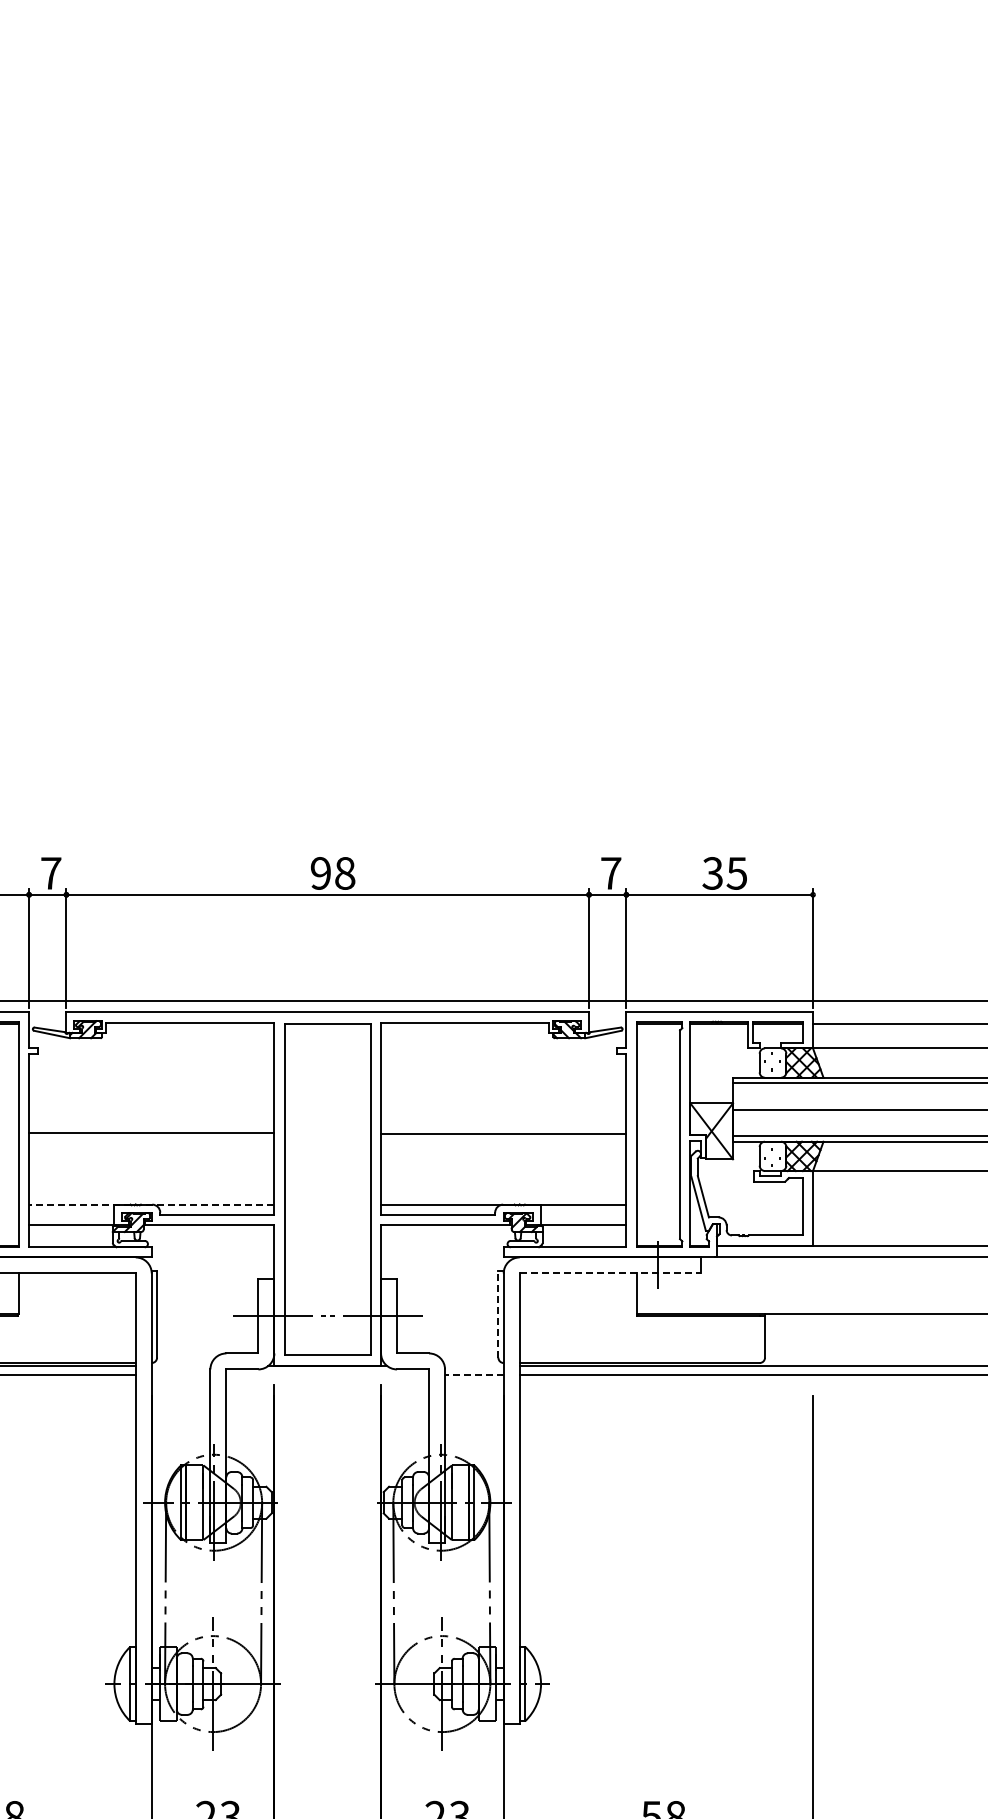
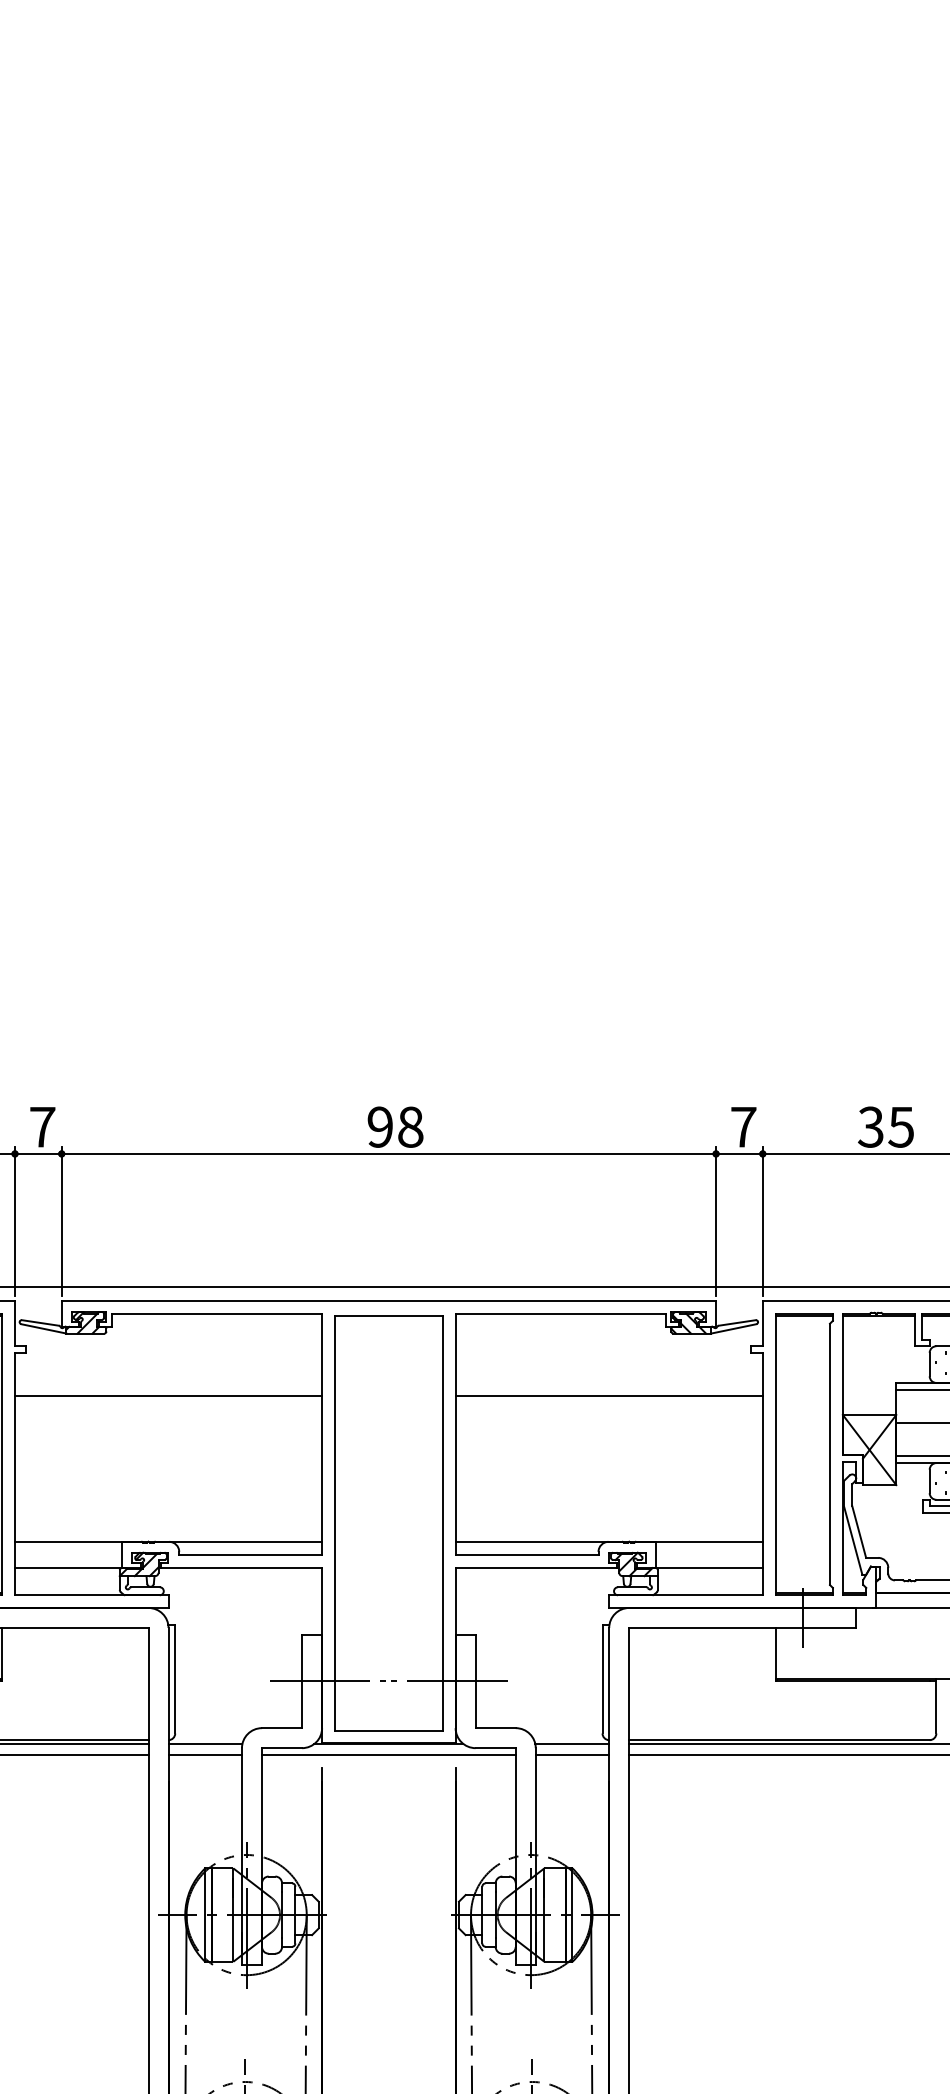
line: (151, 1132) -> (168, 1395), moved
line: (503, 1133) -> (608, 1395), moved
line: (151, 1204) -> (168, 1541), dashed -> solid
line: (610, 1273) -> (742, 1628), dashed -> solid
line: (498, 1314) -> (602, 1679), dashed -> solid
line: (180, 1366) -> (204, 1744), added
line: (473, 1366) -> (571, 1744), added
line: (180, 1374) -> (204, 1754), added
line: (327, 1374) -> (388, 1754), added
line: (473, 1374) -> (571, 1754), dashed -> solid

